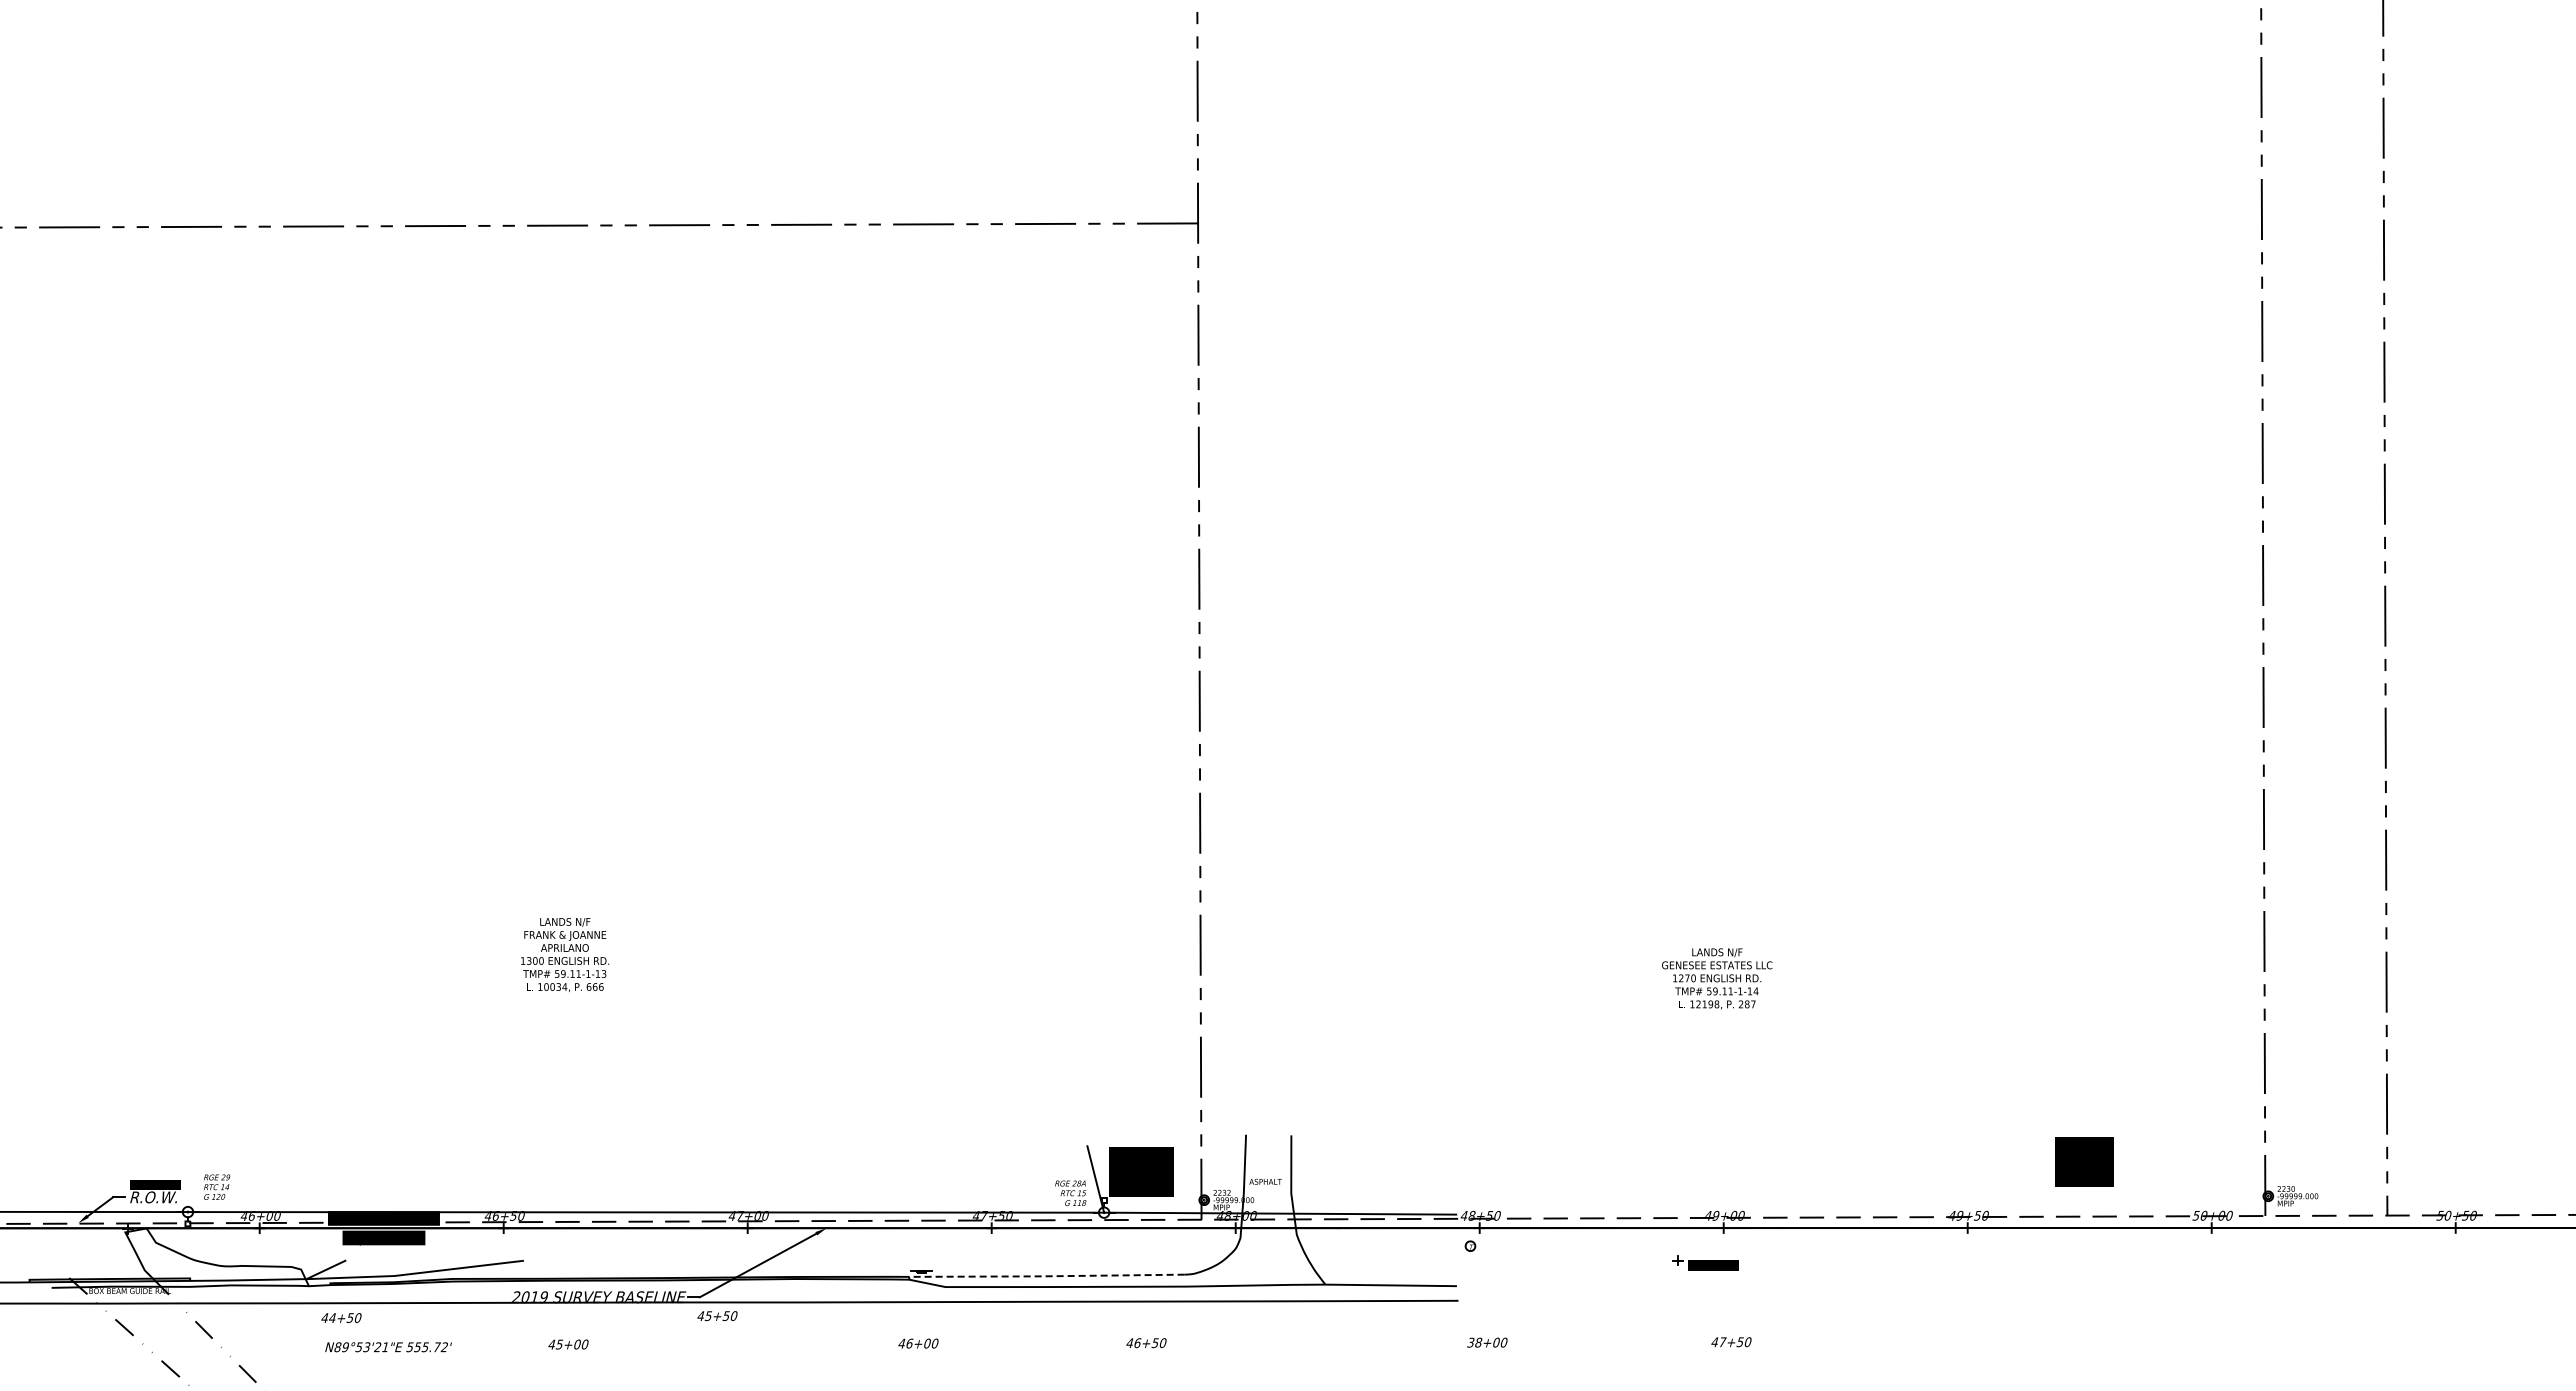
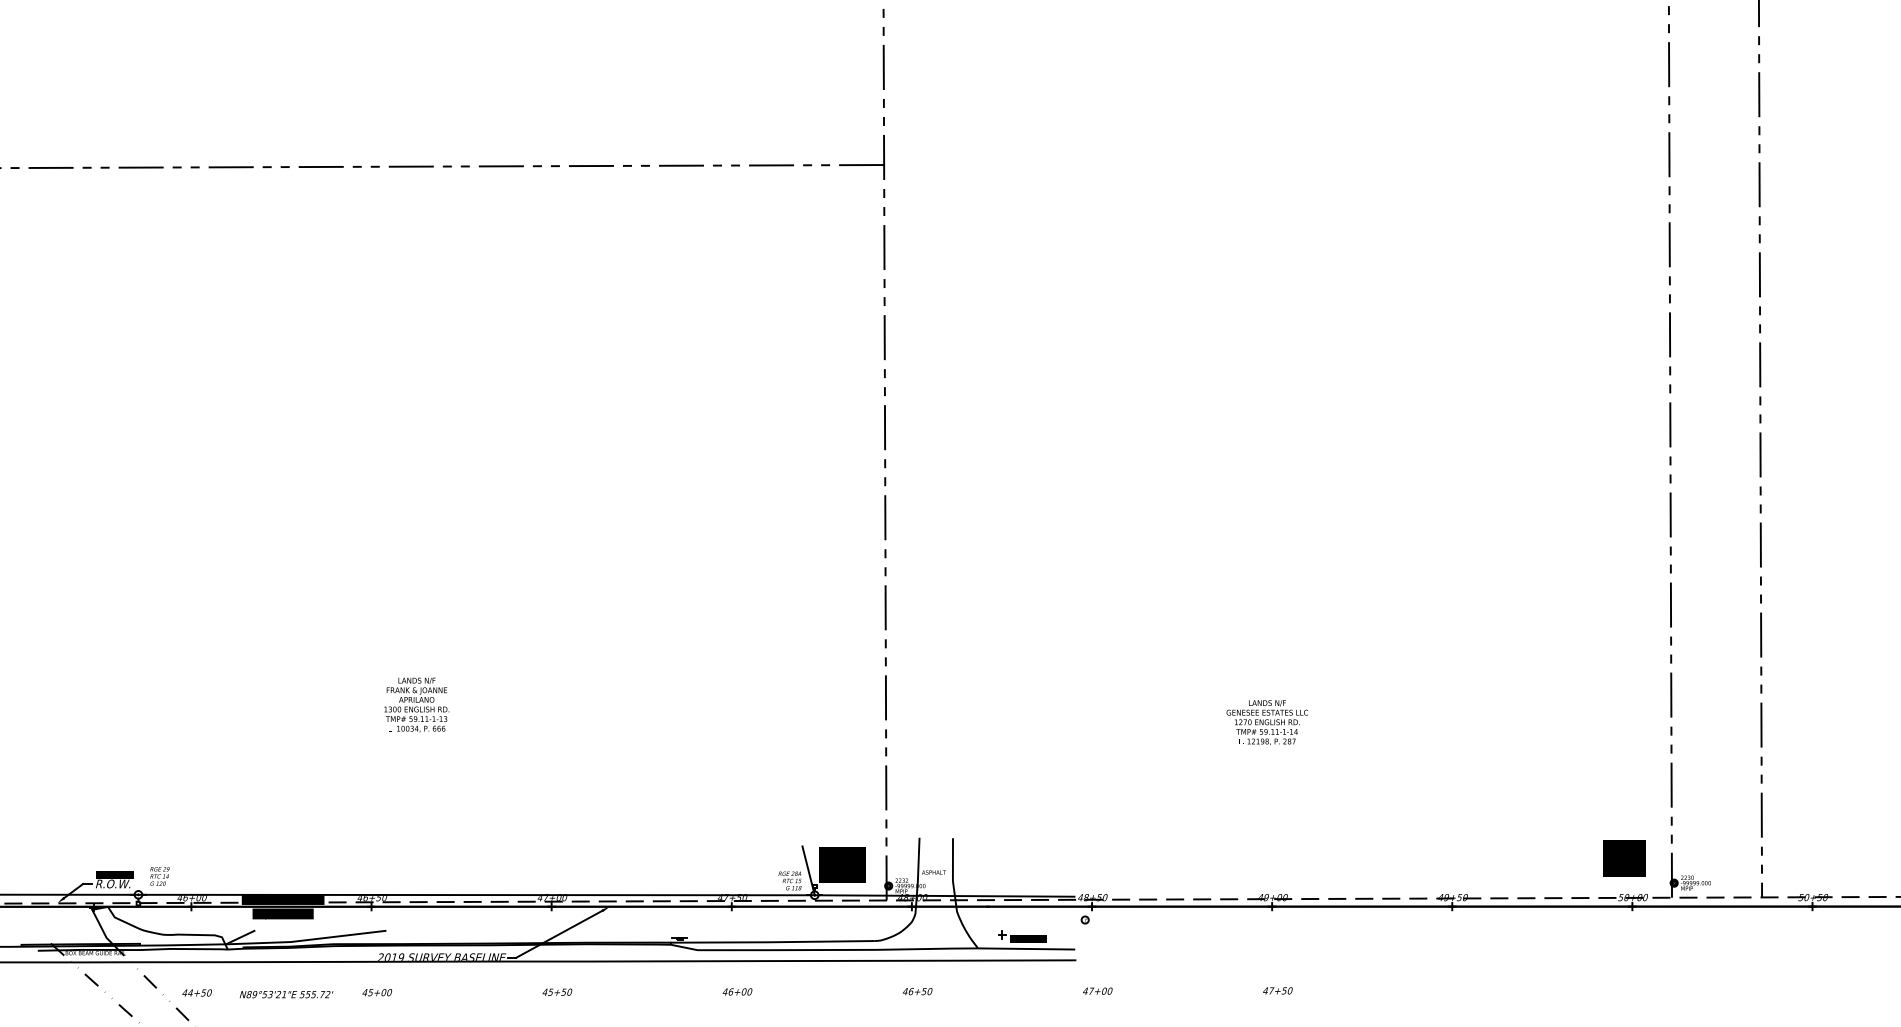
text: (2084, 1161) -> (1624, 857), moved
part: (1705, 1262) -> (1022, 936), moved
line: (1043, 1276) -> (770, 942), dashed -> solid
text: (717, 1316) -> (557, 992), moved
text: (341, 1317) -> (197, 992), moved
text: (1474, 1342) -> (1088, 991), 38+00 -> 47+00
text: (918, 1343) -> (737, 991), moved
text: (1146, 1343) -> (917, 991), moved
text: (568, 1344) -> (377, 992), moved

